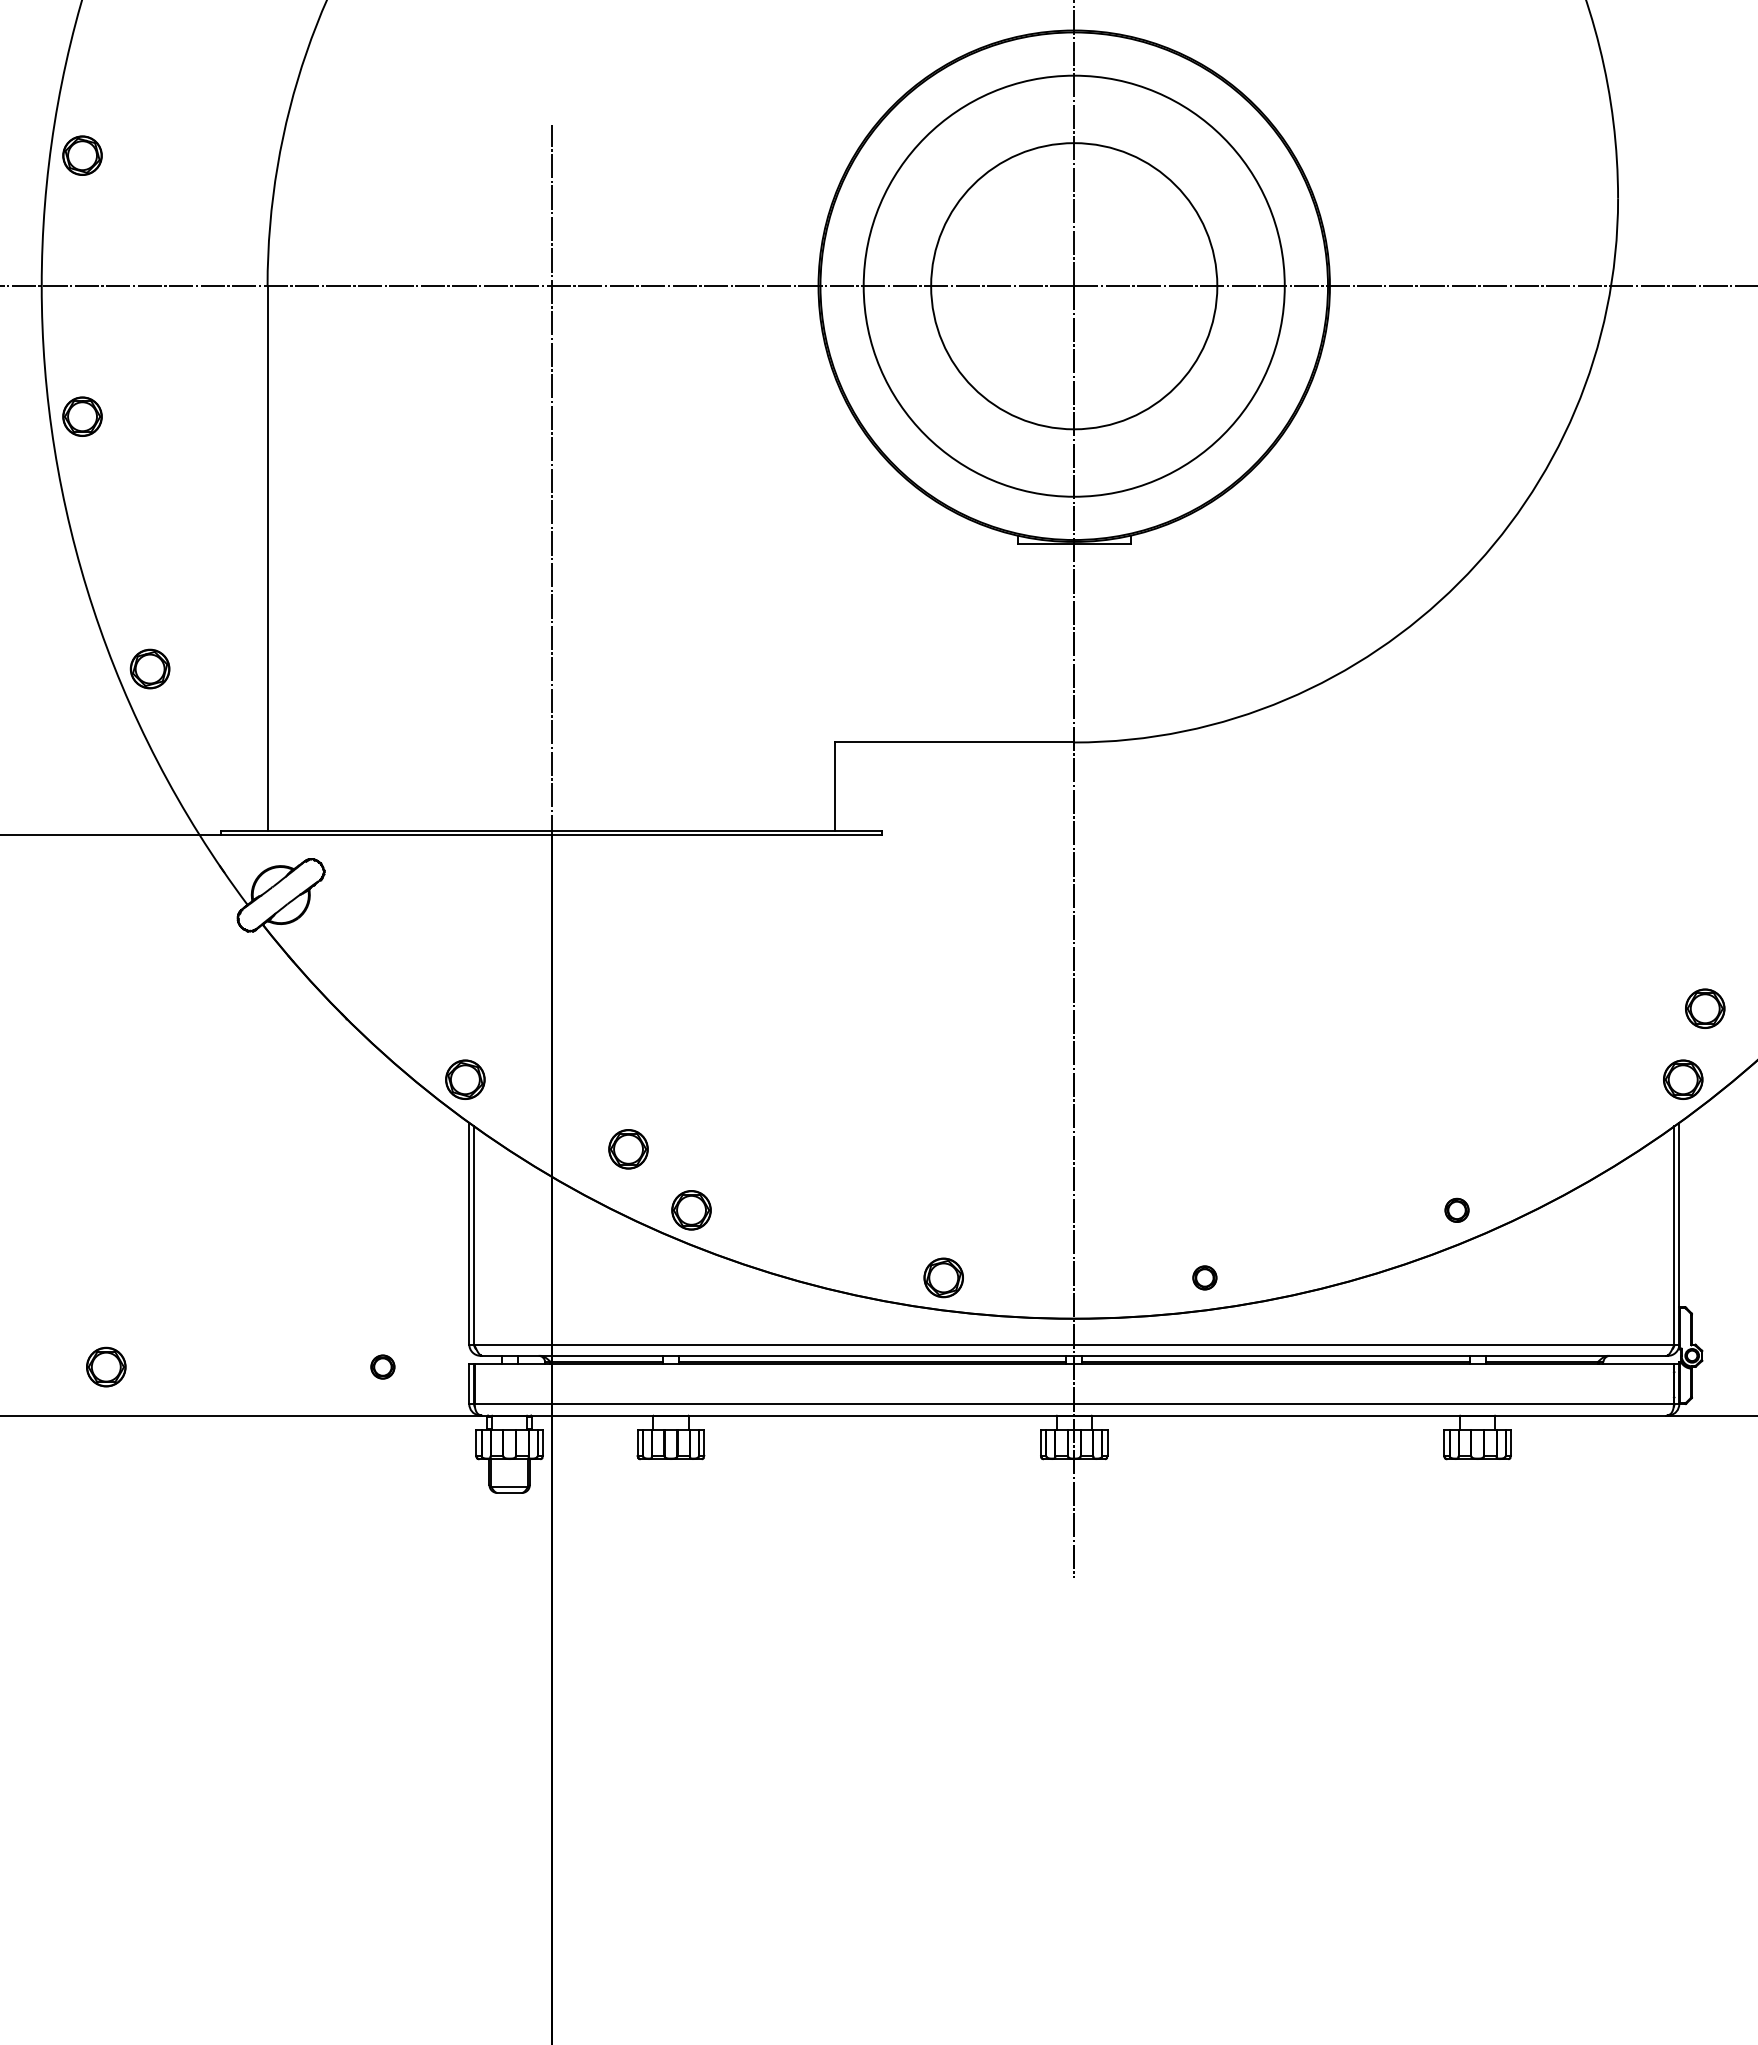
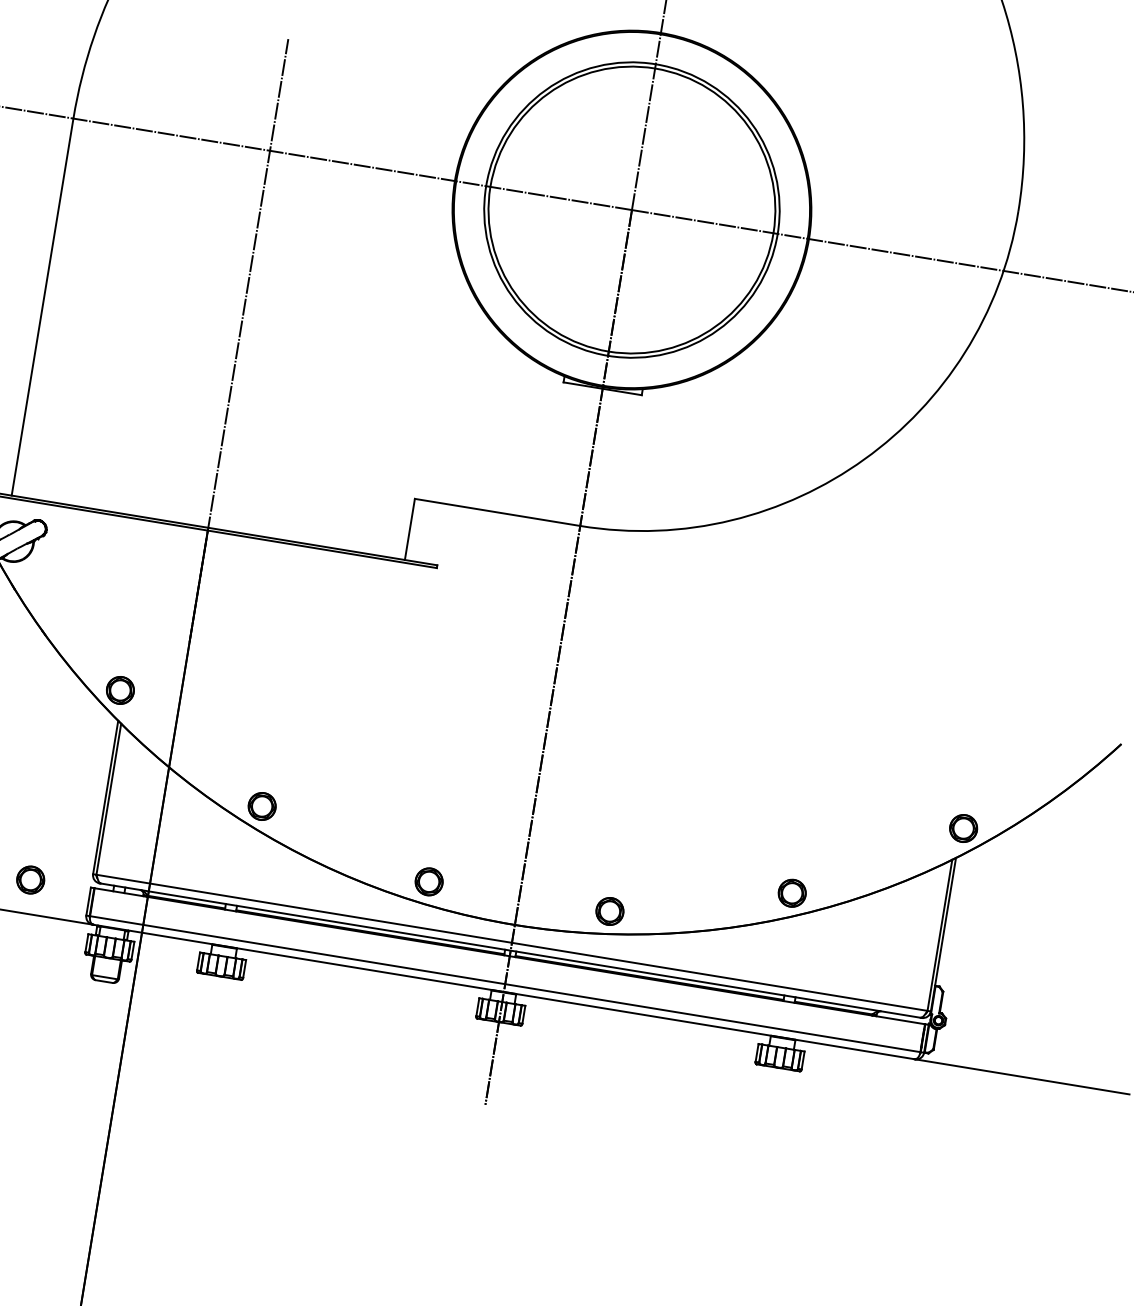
circle: (1073, 285) -> (631, 209), size x1.43
part: (1705, 1008) -> (987, 781), removed
part: (628, 1149) -> (225, 757), removed
part: (1456, 1210) -> (791, 893), size x1.67
part: (1204, 1277) -> (609, 911), size x1.67
part: (382, 1366) -> (30, 879), size x1.67

